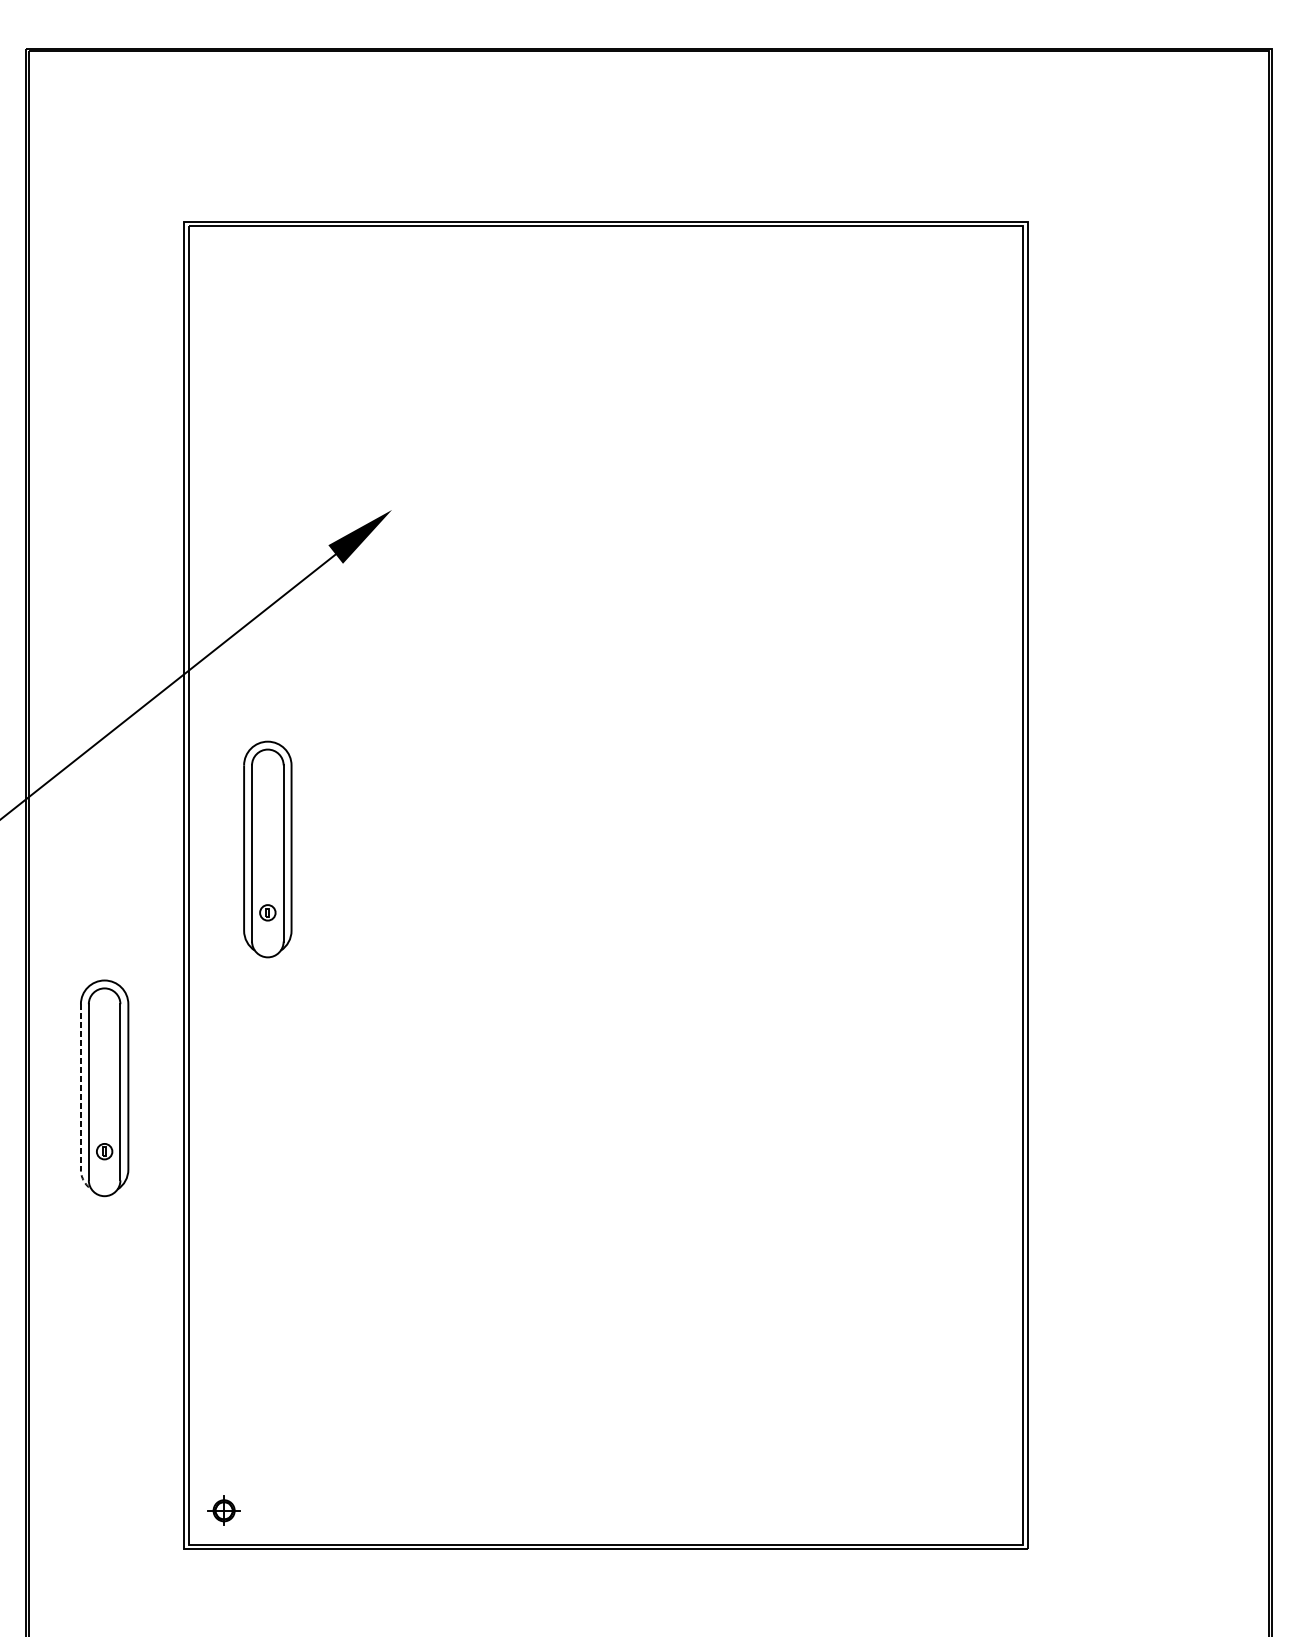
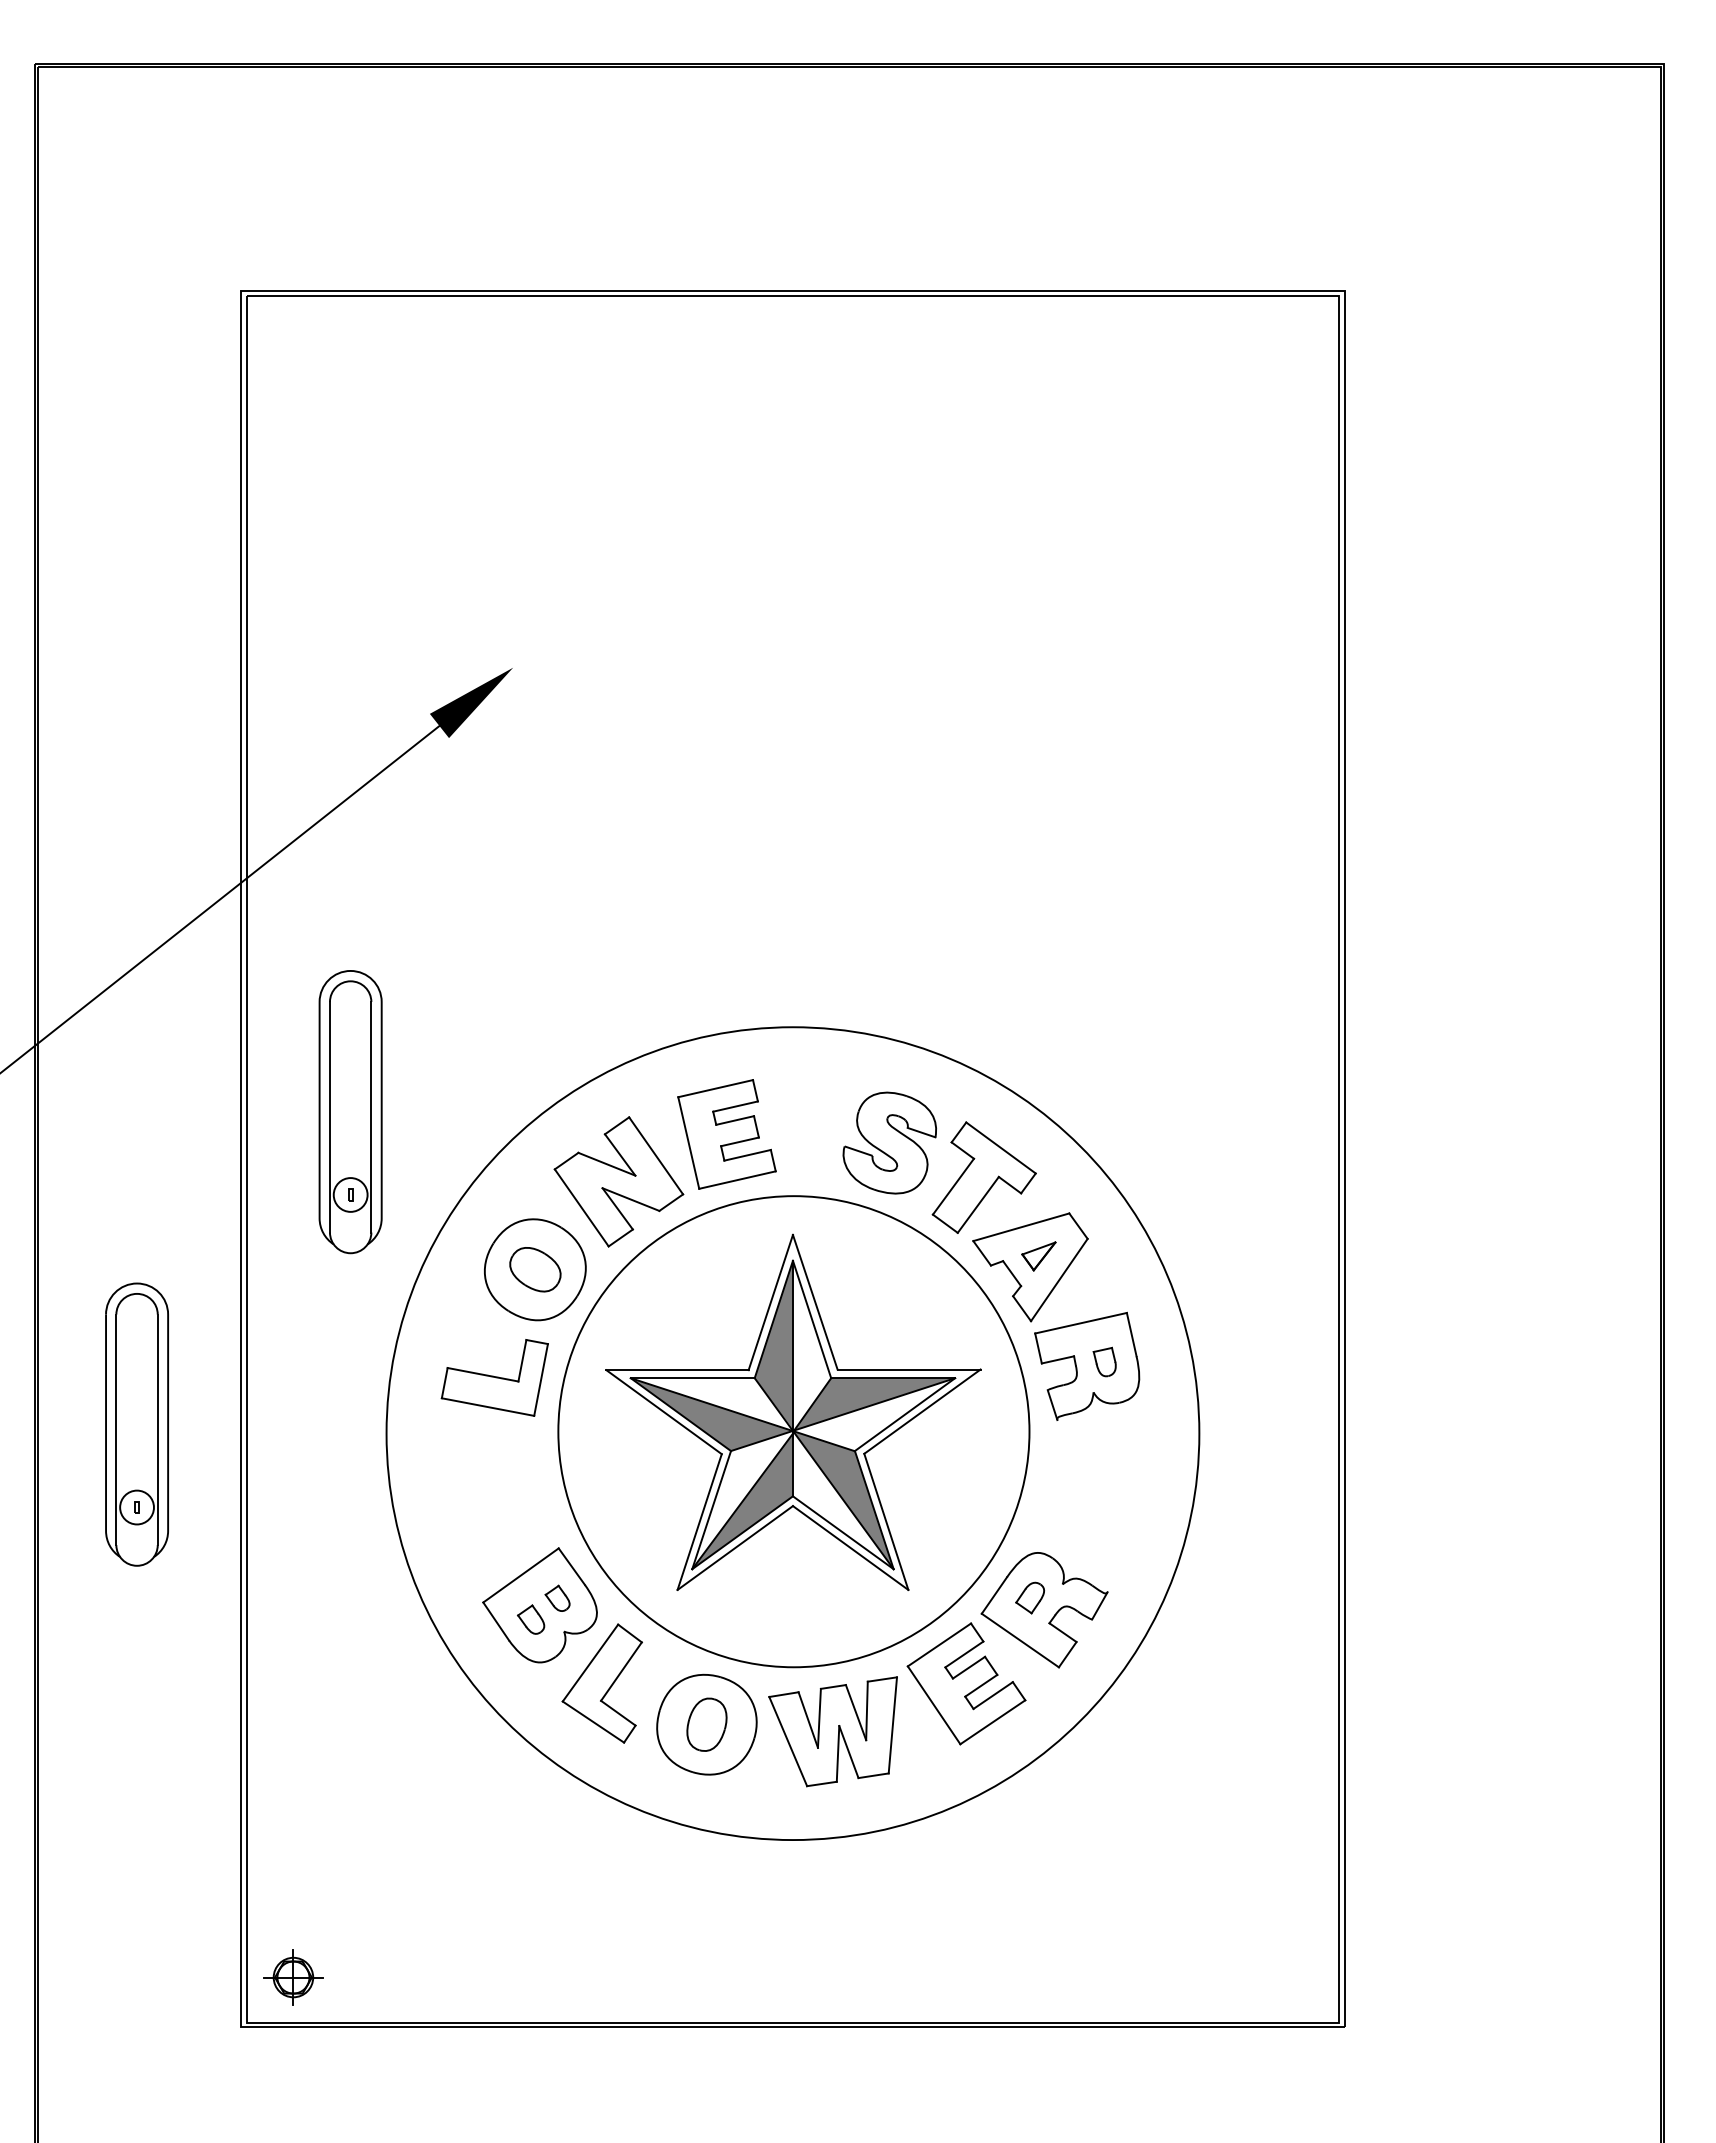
circle: (267, 912) -> (350, 1194), size x1.67
part: (605, 1095) -> (792, 1433), added
line: (81, 1102) -> (106, 1443), dashed -> solid
circle: (104, 1151) -> (136, 1507), size x1.67
part: (224, 1510) -> (293, 1977), size x1.43

